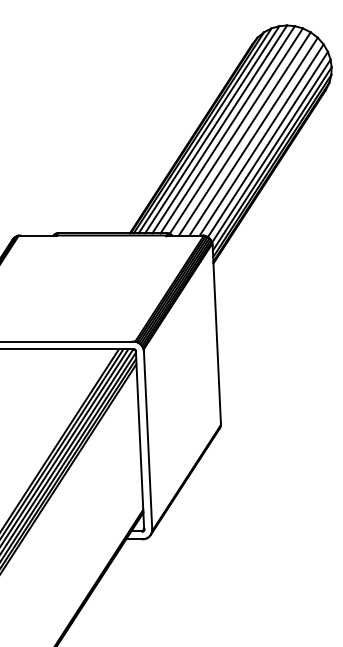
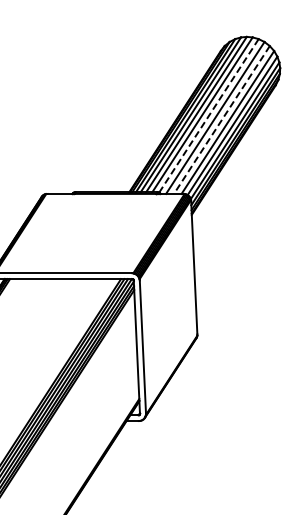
line: (235, 130) -> (208, 115), solid -> dashed
line: (253, 137) -> (221, 120), solid -> dashed

